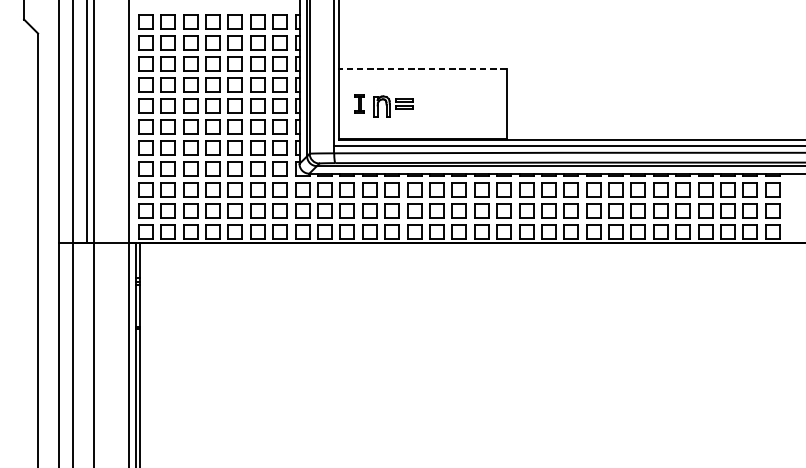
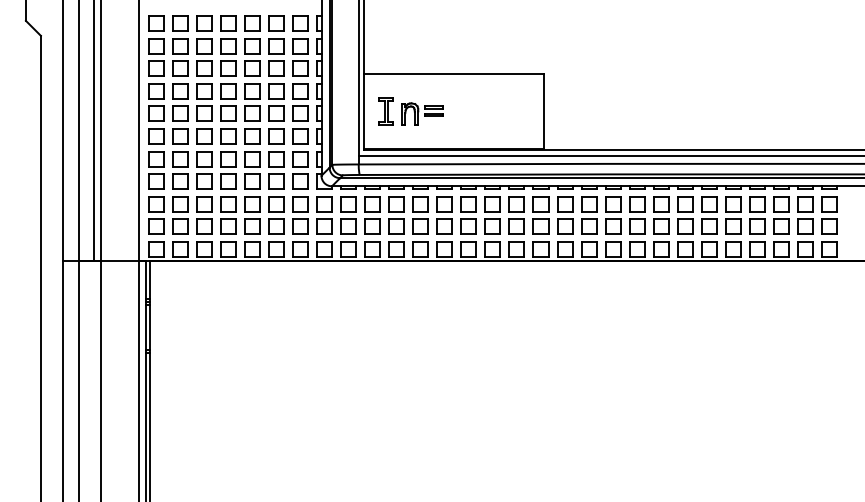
line: (422, 68) -> (453, 73), dashed -> solid
part: (359, 103) -> (385, 111), size x1.43

